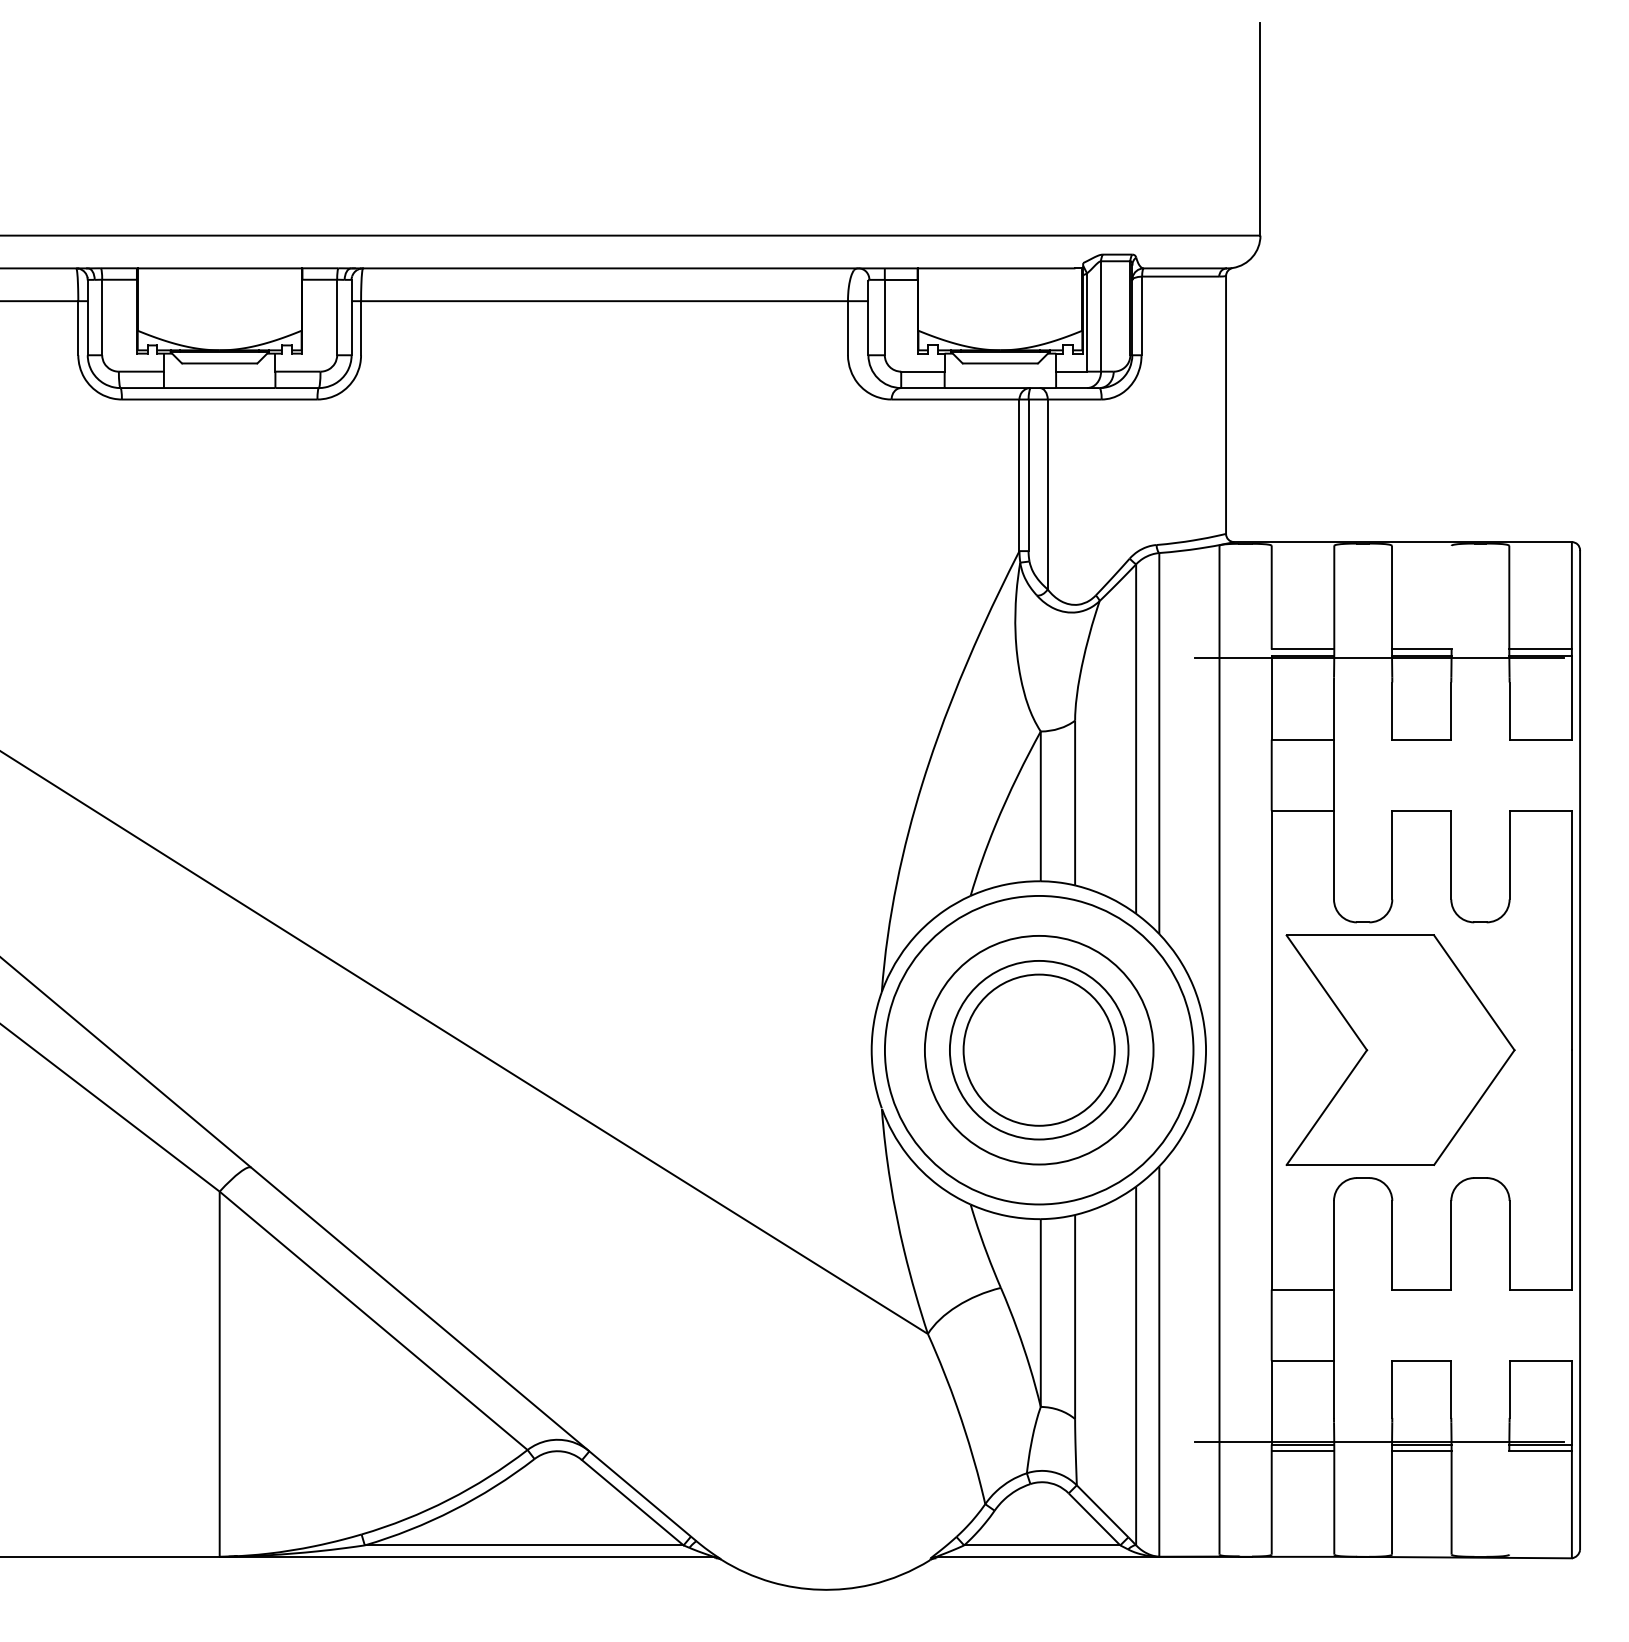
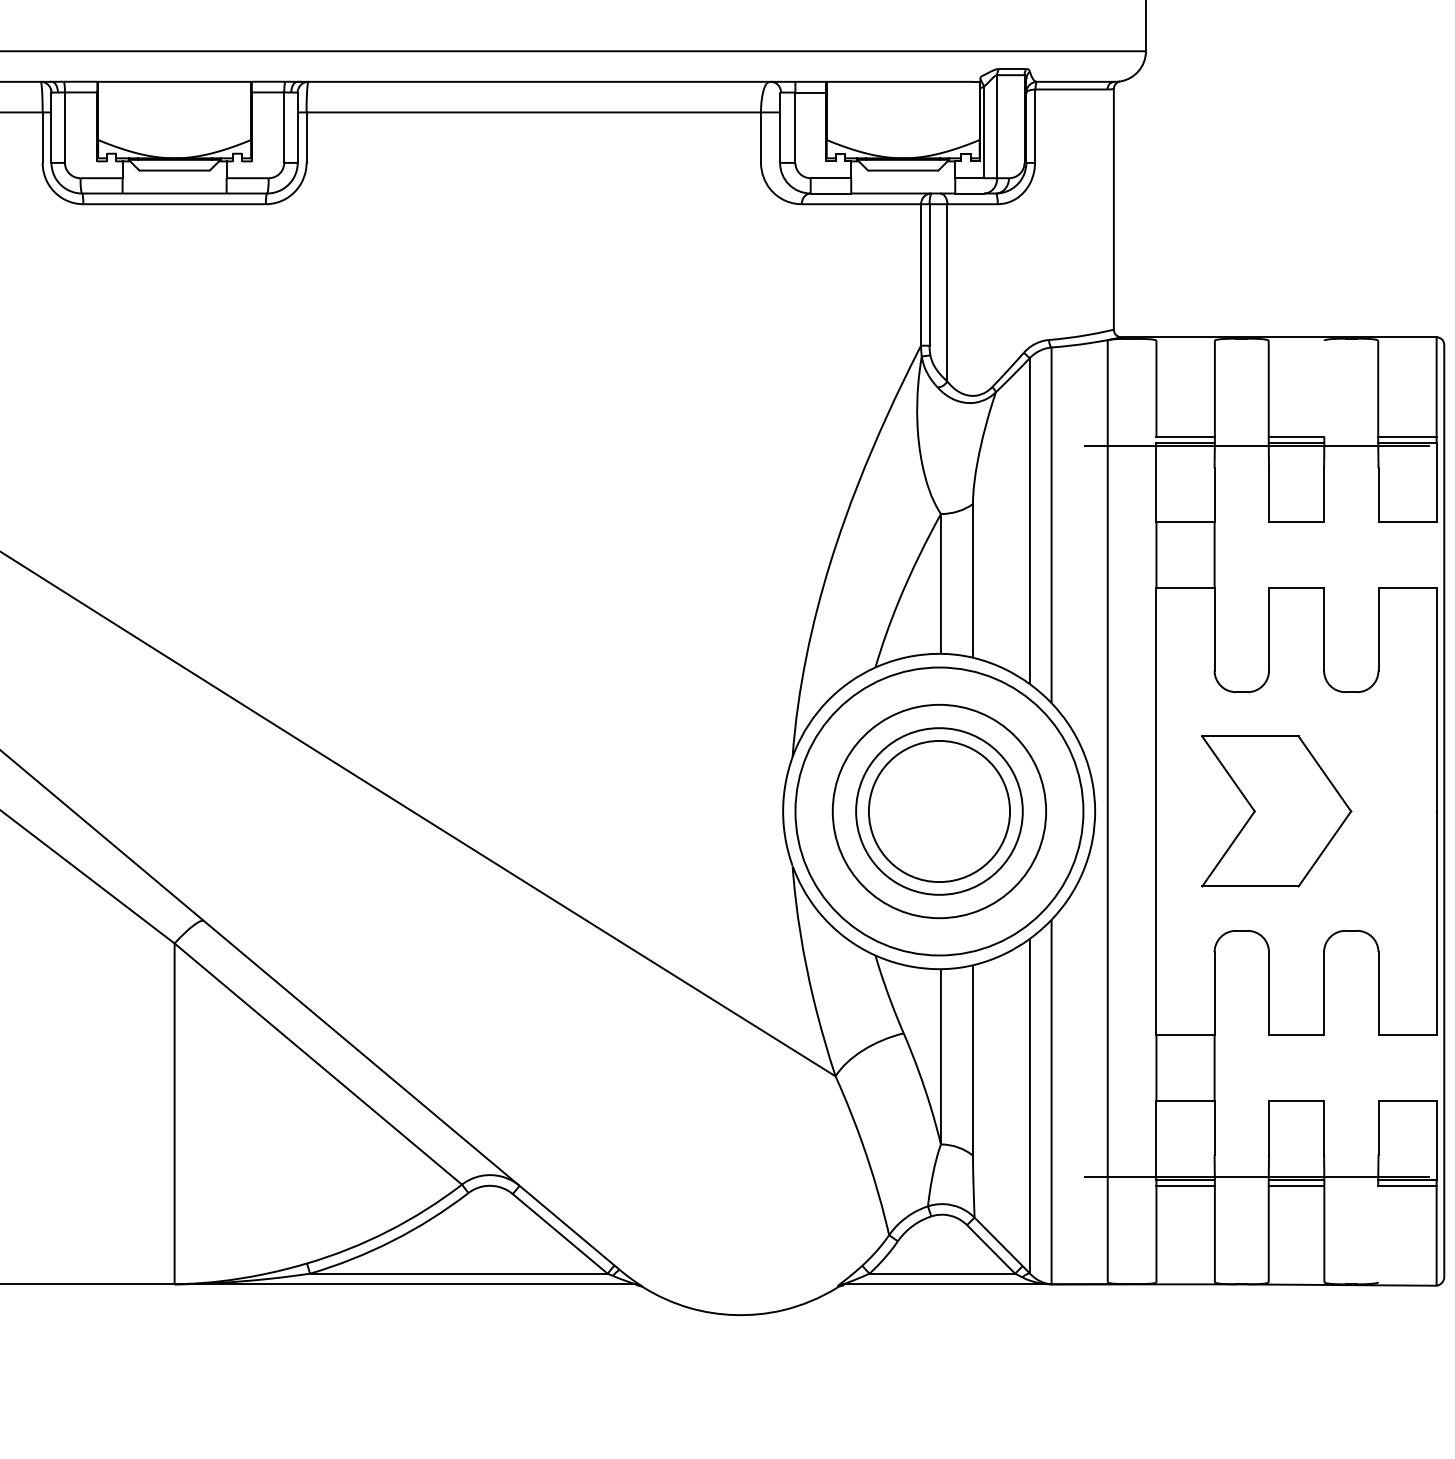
part: (1400, 1049) -> (1276, 810), size x0.7

